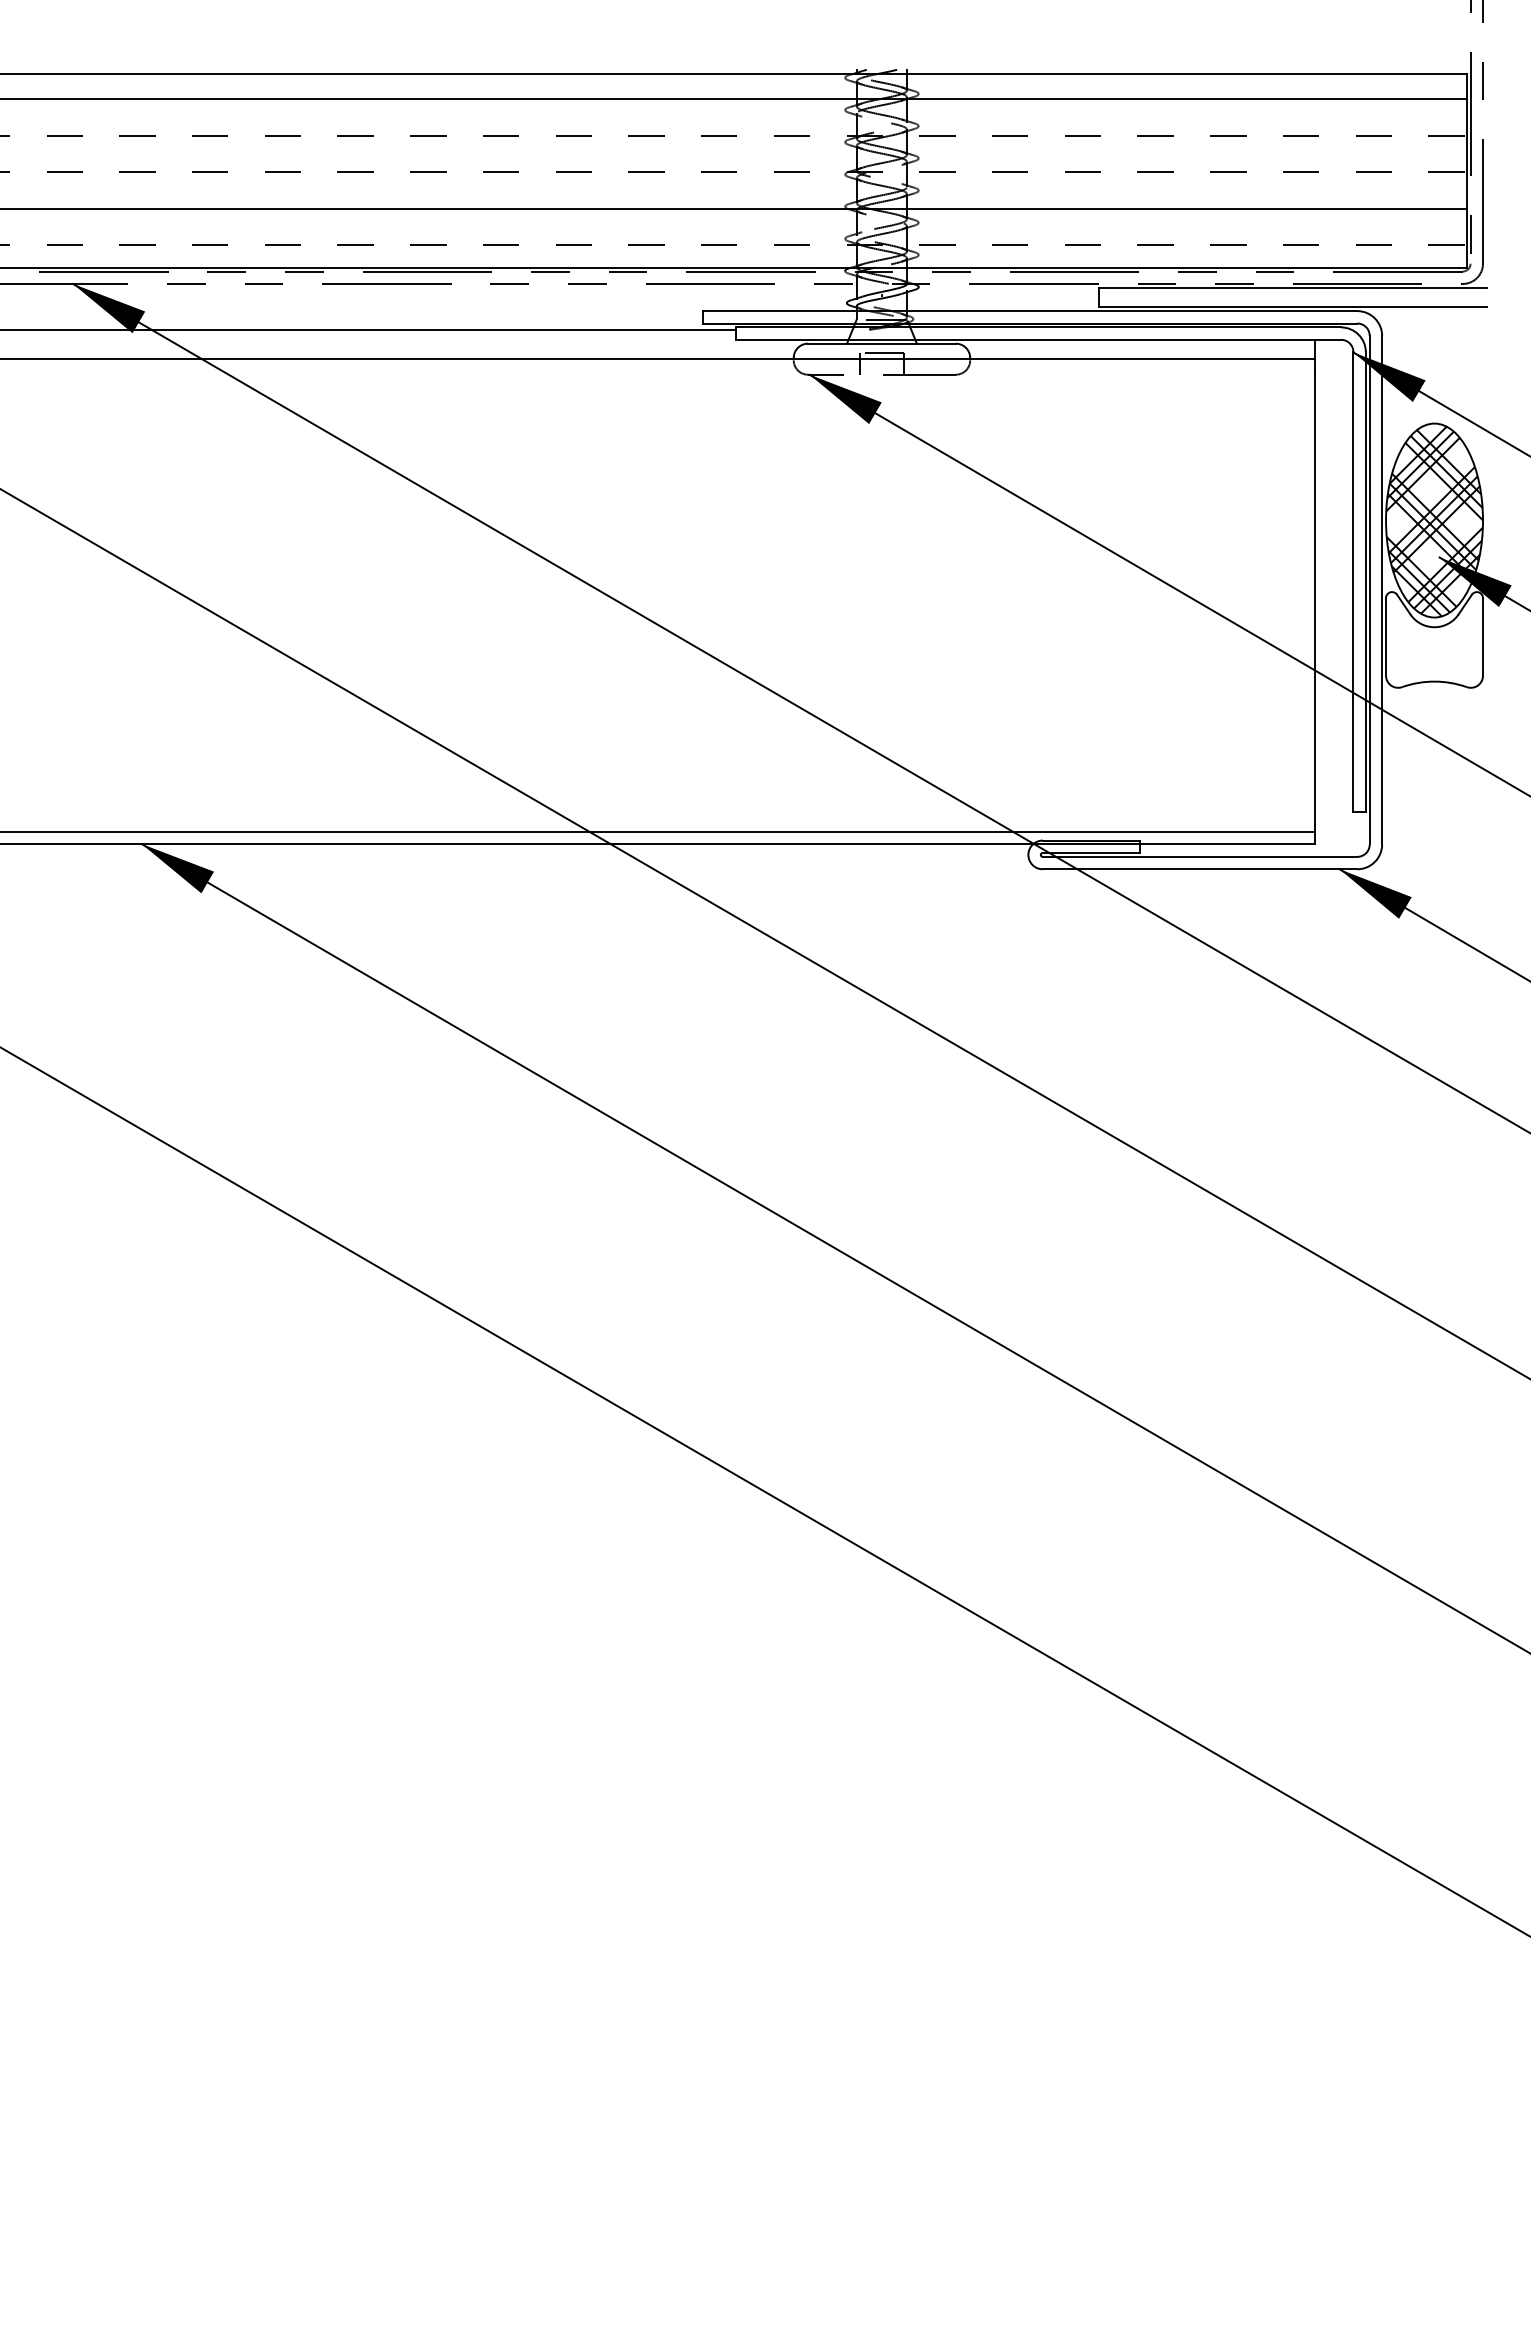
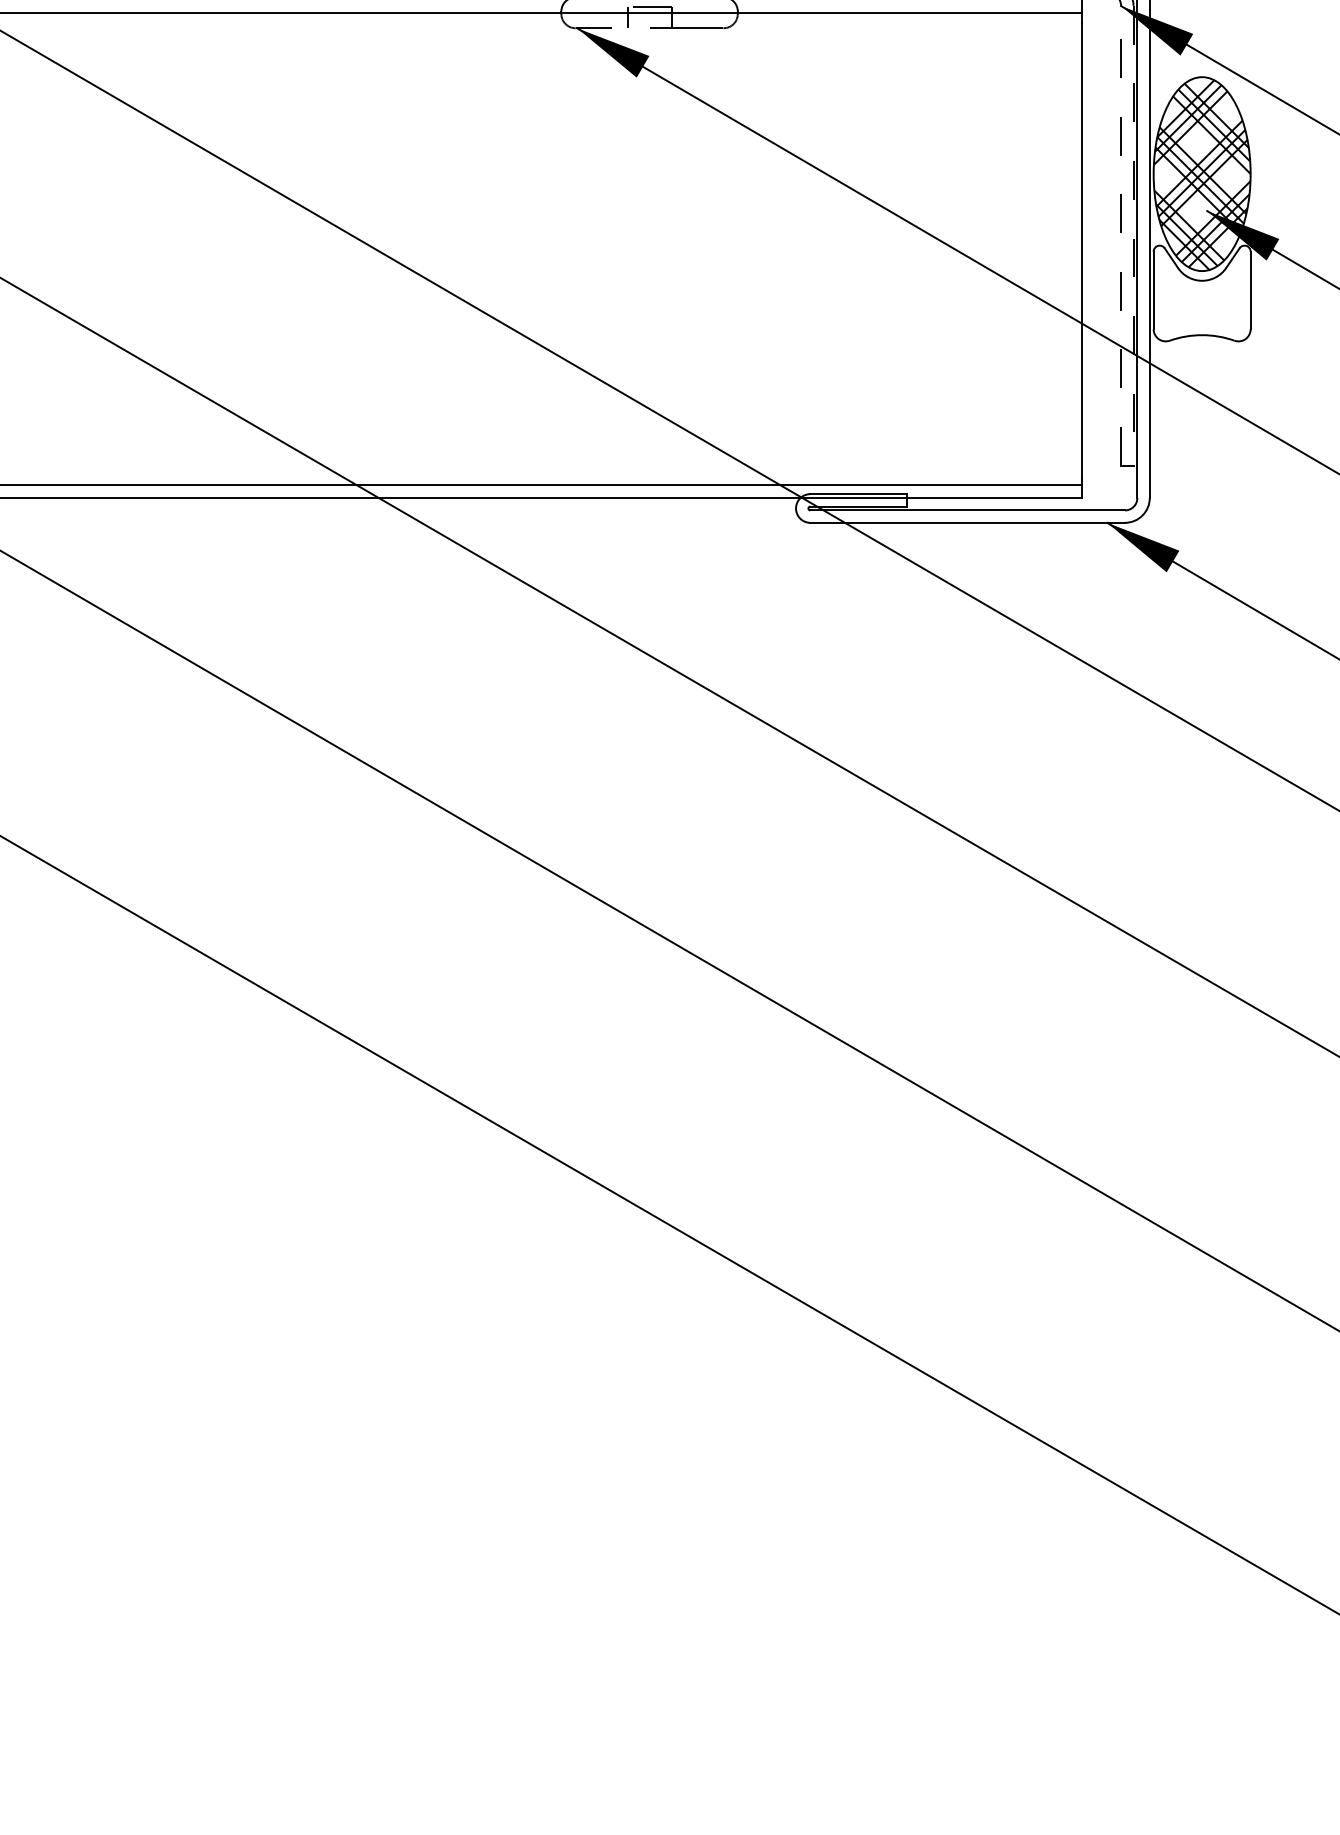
line: (1353, 581) -> (1121, 235), solid -> dashed
line: (1365, 582) -> (1133, 236), solid -> dashed

